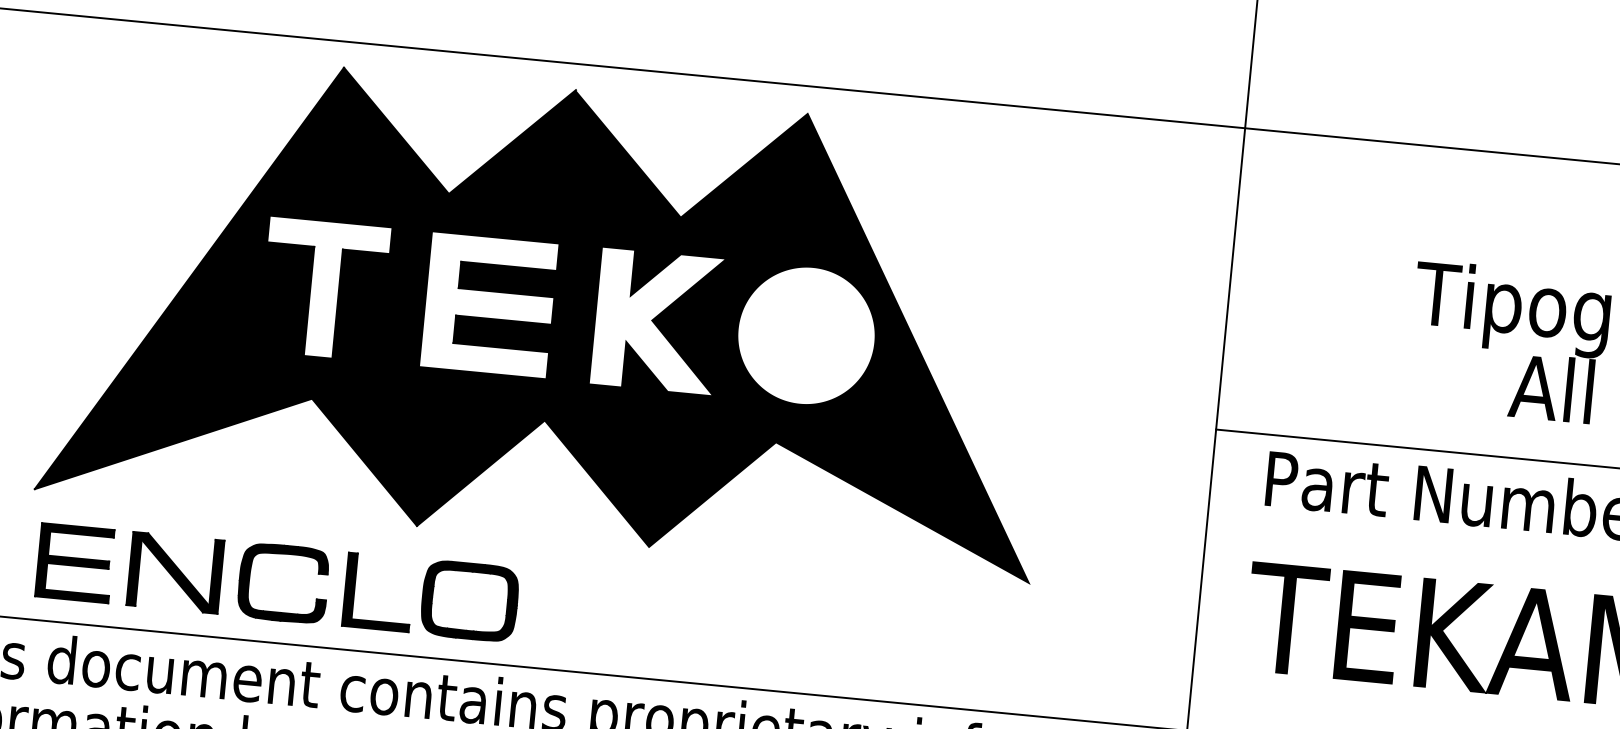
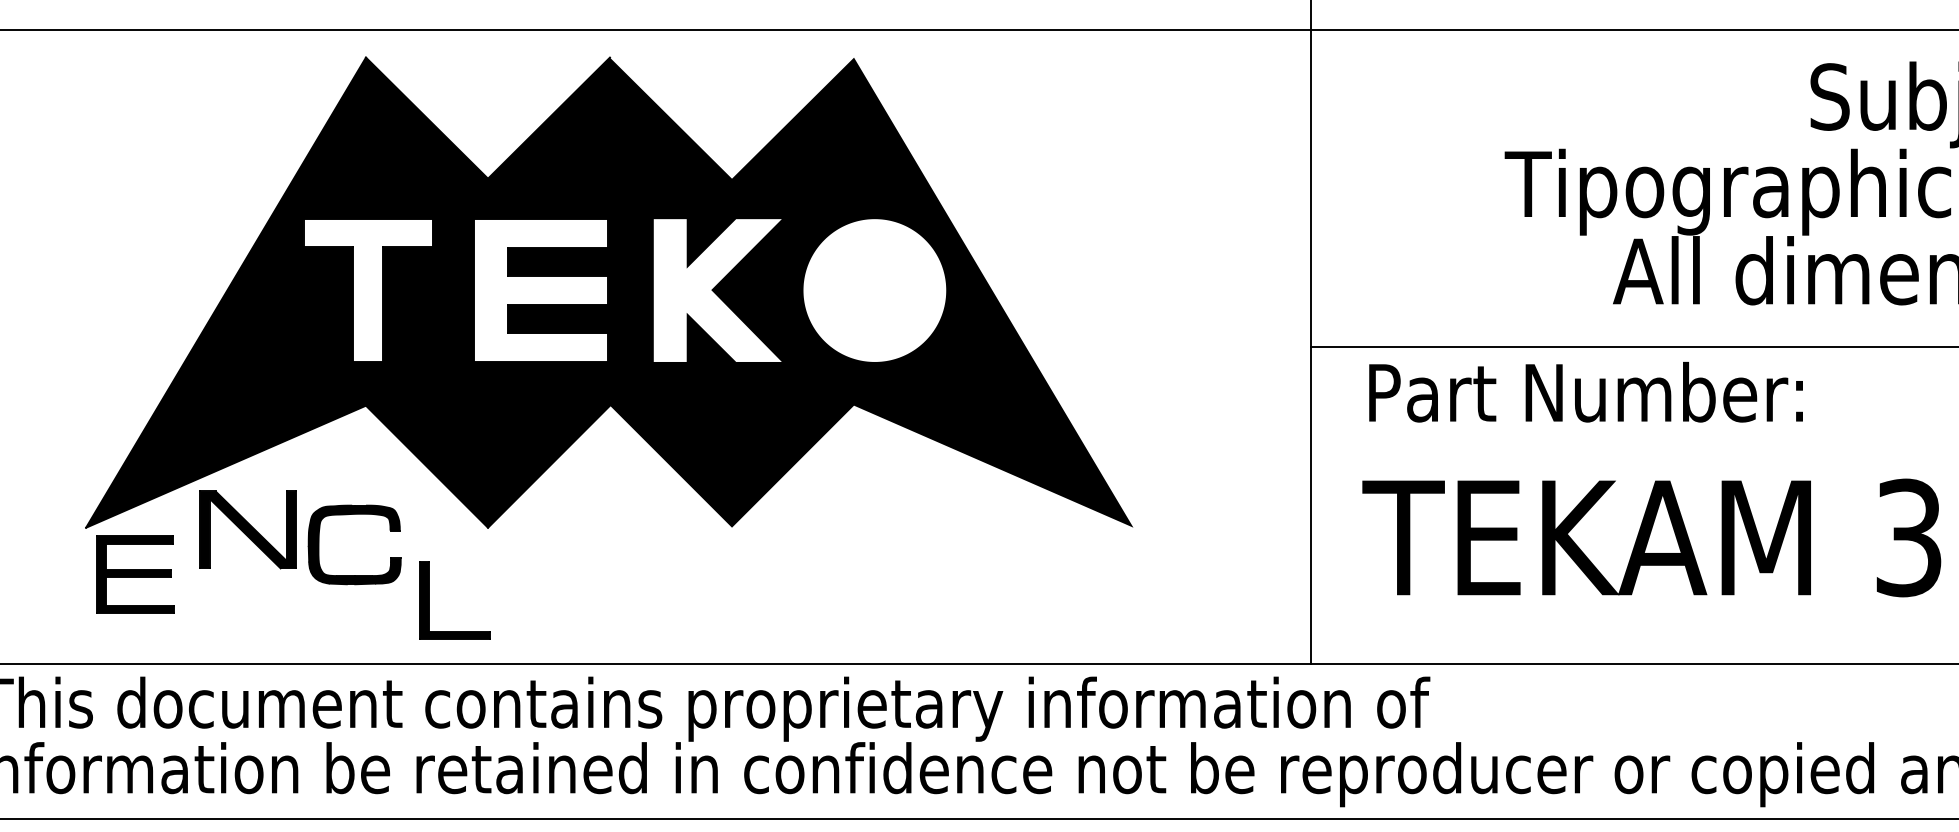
part: (279, 554) -> (347, 515), moved
part: (75, 562) -> (135, 574), moved
part: (174, 572) -> (247, 529), moved
part: (469, 600) -> (550, 600), removed

